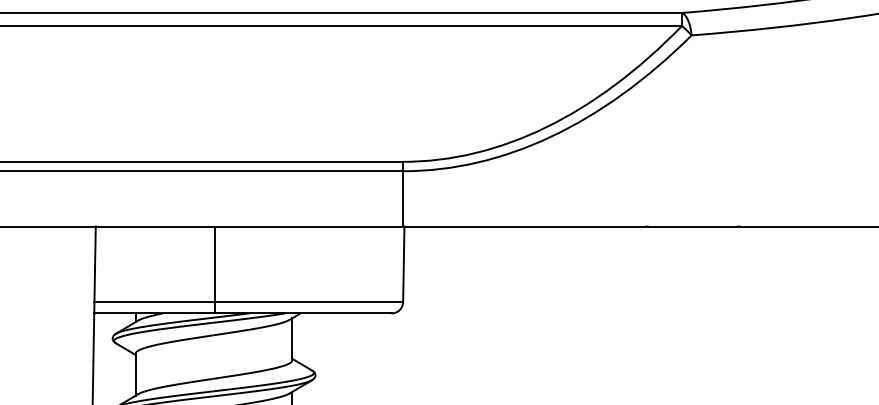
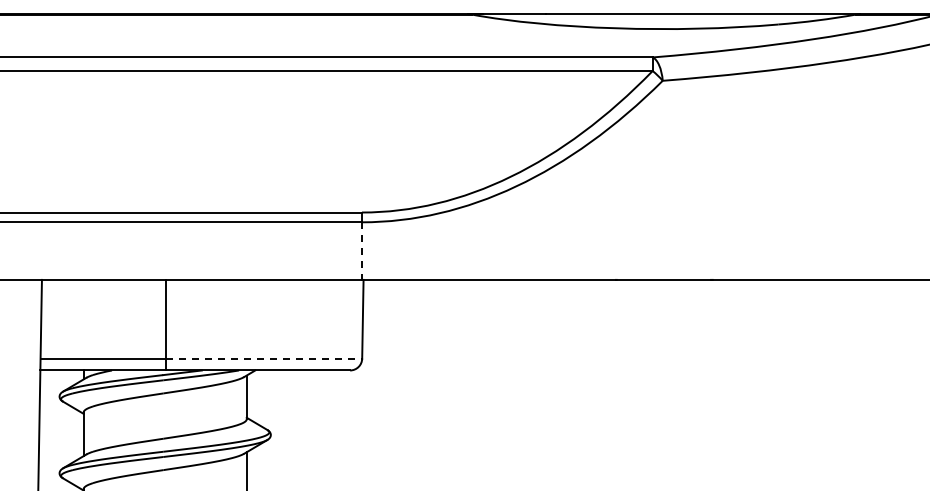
line: (402, 199) -> (361, 251), solid -> dashed
line: (309, 301) -> (264, 358), solid -> dashed

